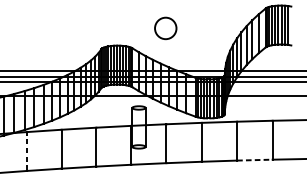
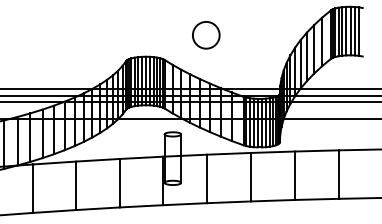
line: (27, 151) -> (33, 188), dashed -> solid
line: (255, 160) -> (317, 199), dashed -> solid

